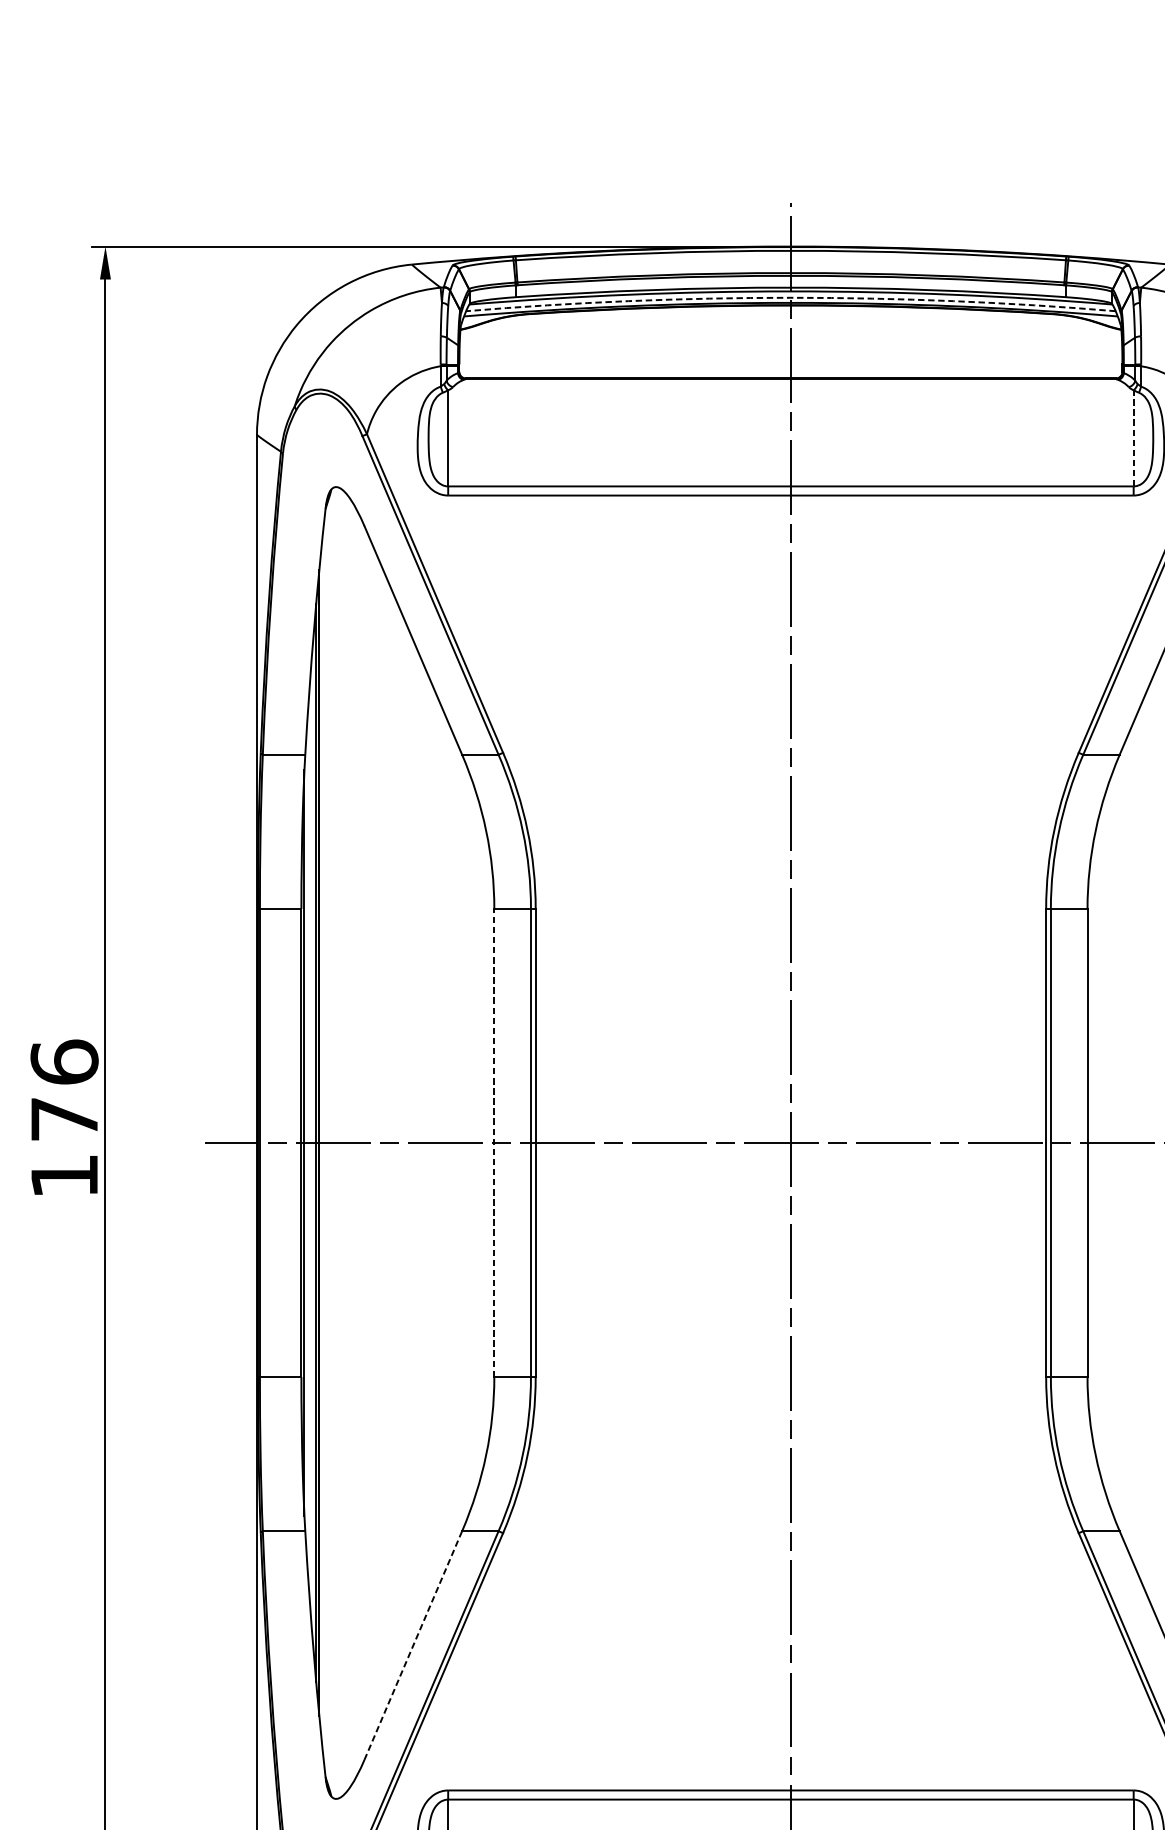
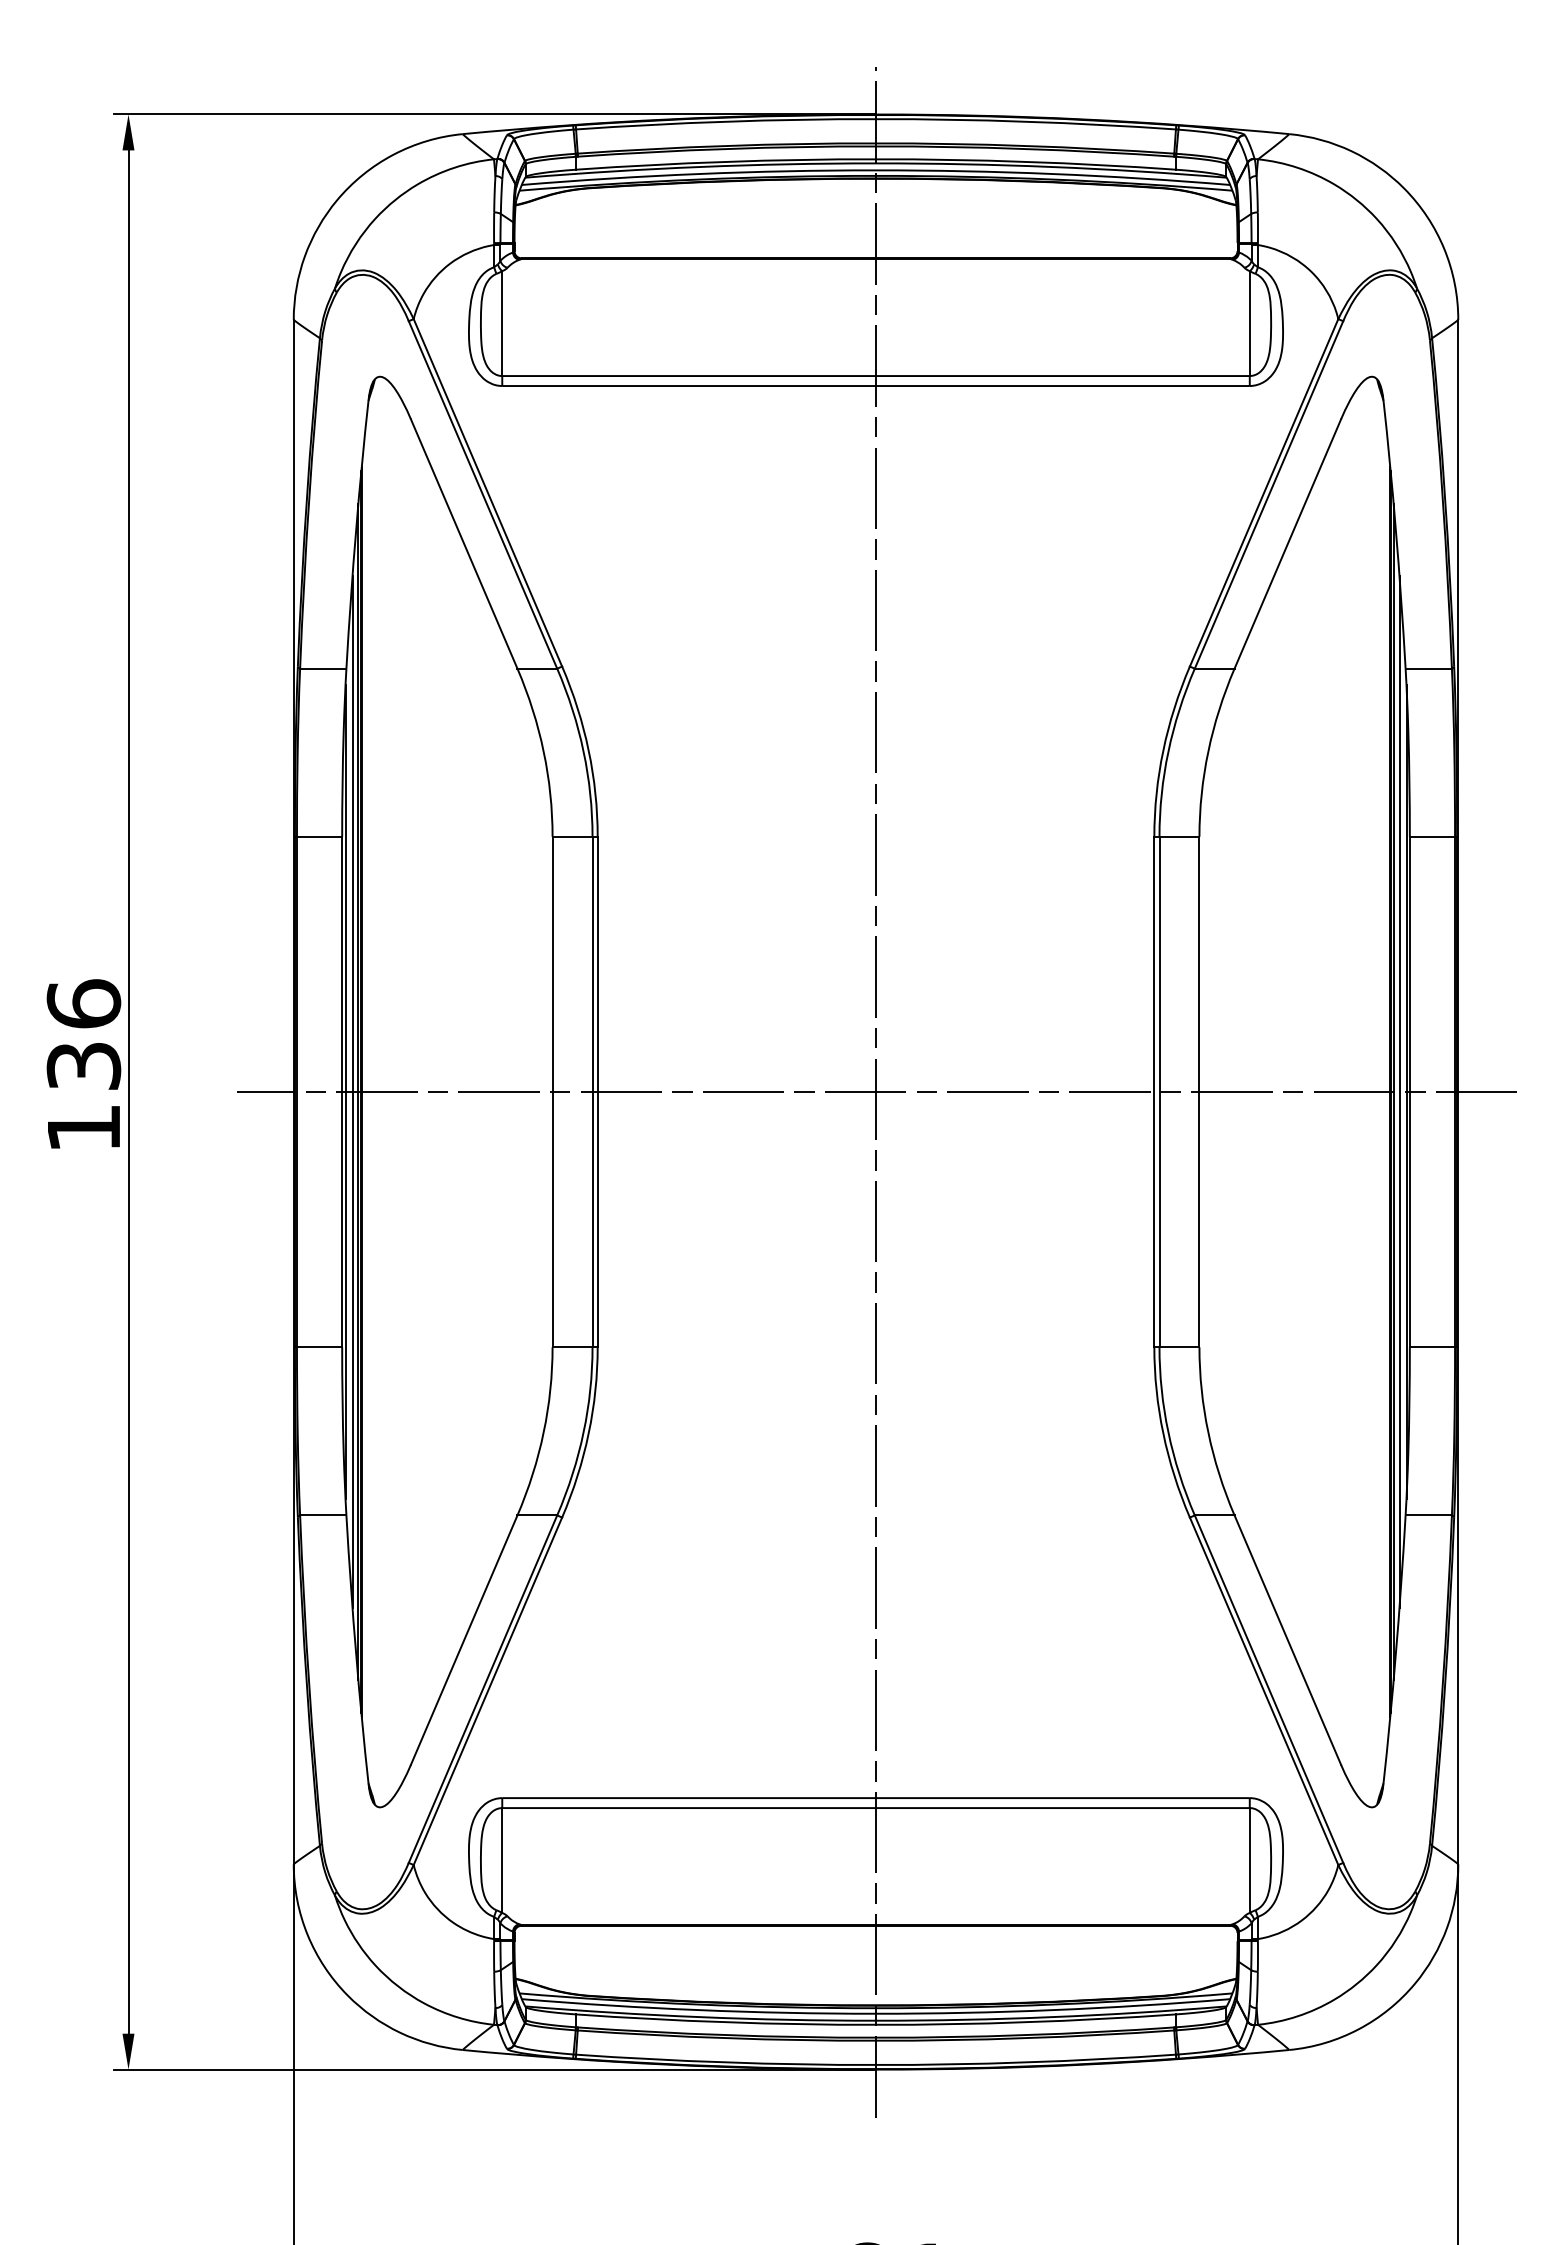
arc: (791, 297) -> (876, 170), dashed -> solid
line: (1133, 438) -> (1249, 323), dashed -> solid
text: (64, 1119) -> (83, 1066), 176 -> 136
line: (310, 1142) -> (352, 1091), added
line: (494, 1142) -> (552, 1091), dashed -> solid
line: (413, 1645) -> (464, 1640), dashed -> solid

